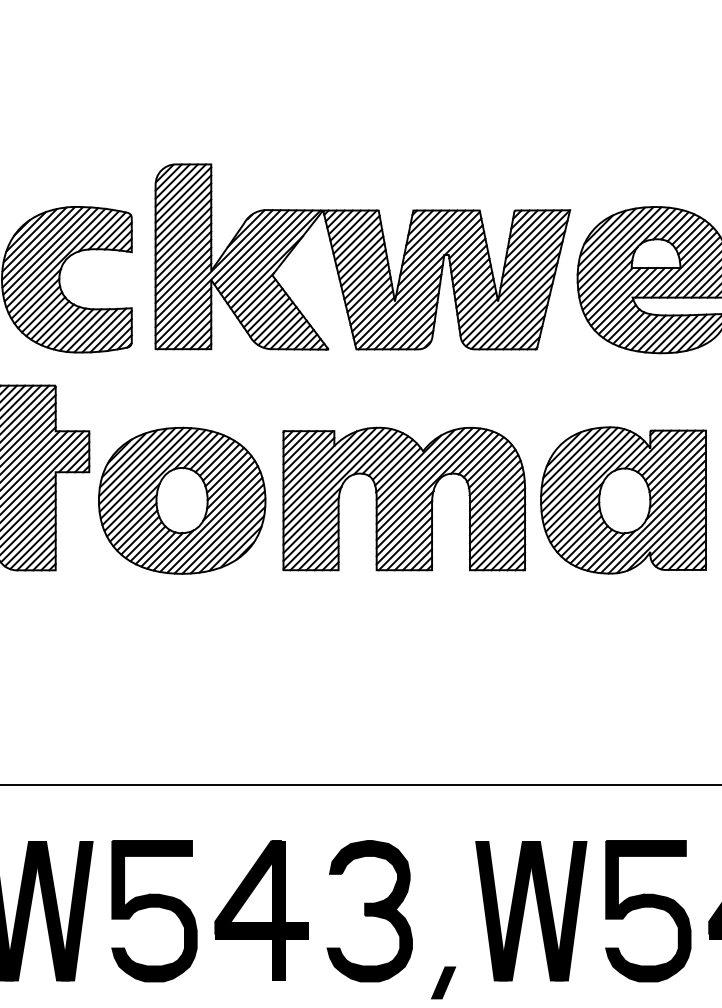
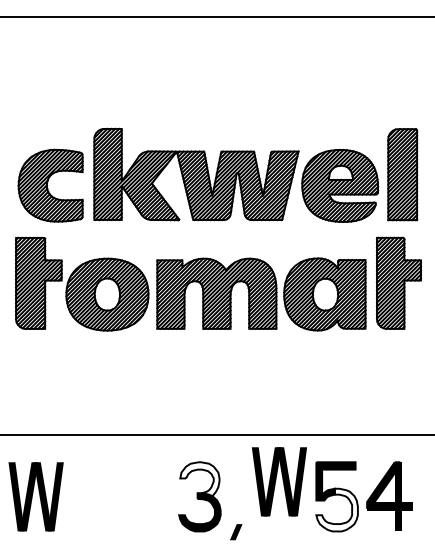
fill: (369, 877) -> (199, 480), removed
part: (208, 910) -> (120, 496), removed
part: (531, 910) -> (279, 481), moved
fill: (647, 936) -> (336, 509), removed

